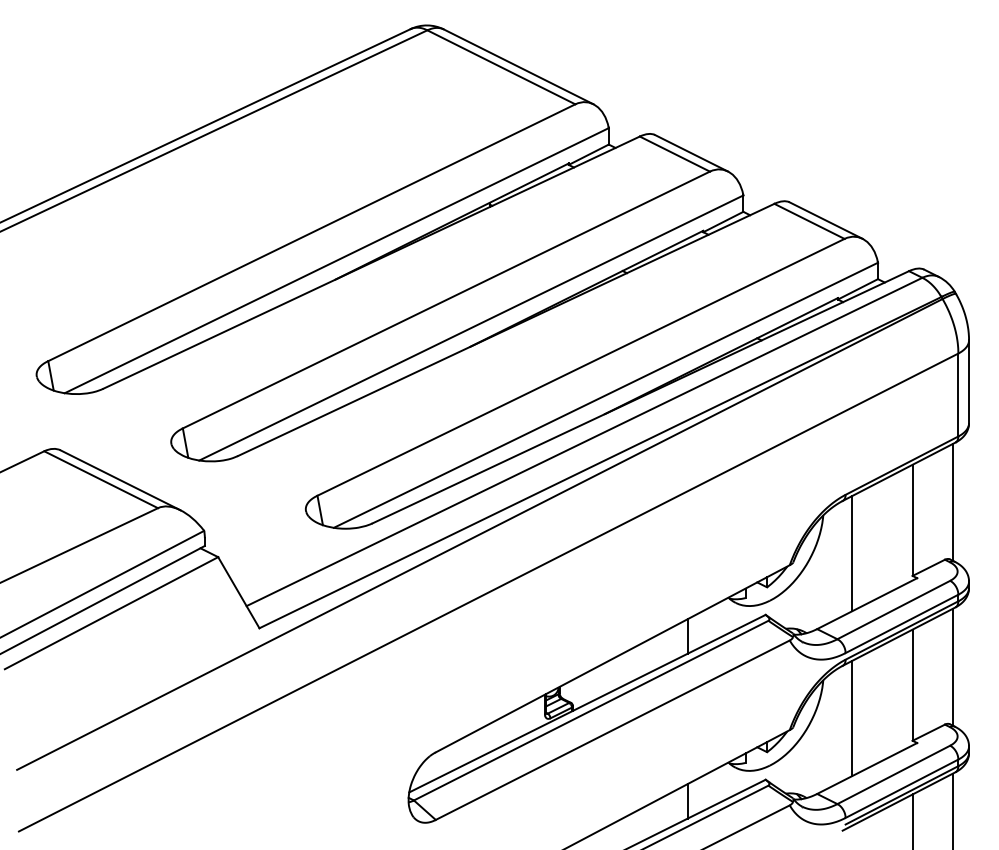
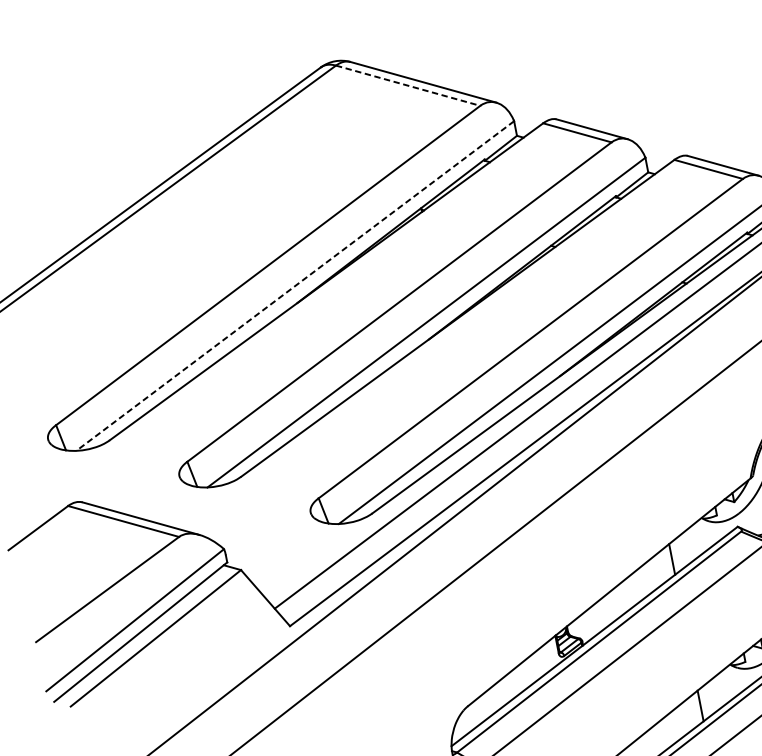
line: (501, 67) -> (408, 85), solid -> dashed
line: (336, 260) -> (294, 285), solid -> dashed

